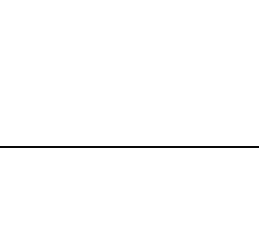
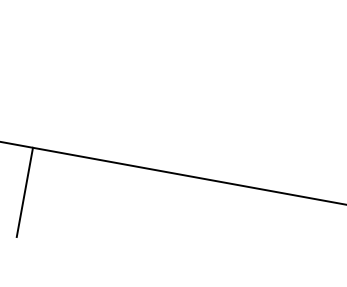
line: (44, 178) -> (24, 192), added

